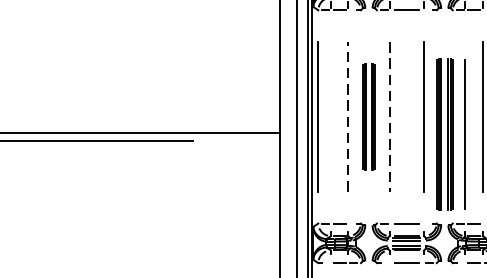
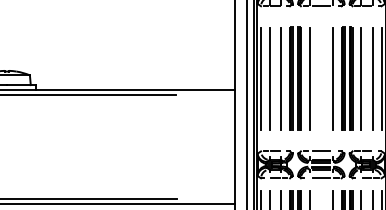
line: (330, 116) -> (269, 78), added
line: (348, 116) -> (281, 78), dashed -> solid
part: (368, 116) -> (295, 78), size x1.43
line: (389, 116) -> (309, 78), dashed -> solid
part: (451, 134) -> (351, 78), moved

